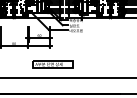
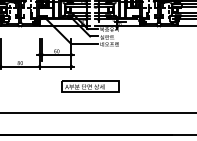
part: (52, 64) -> (89, 87), moved

